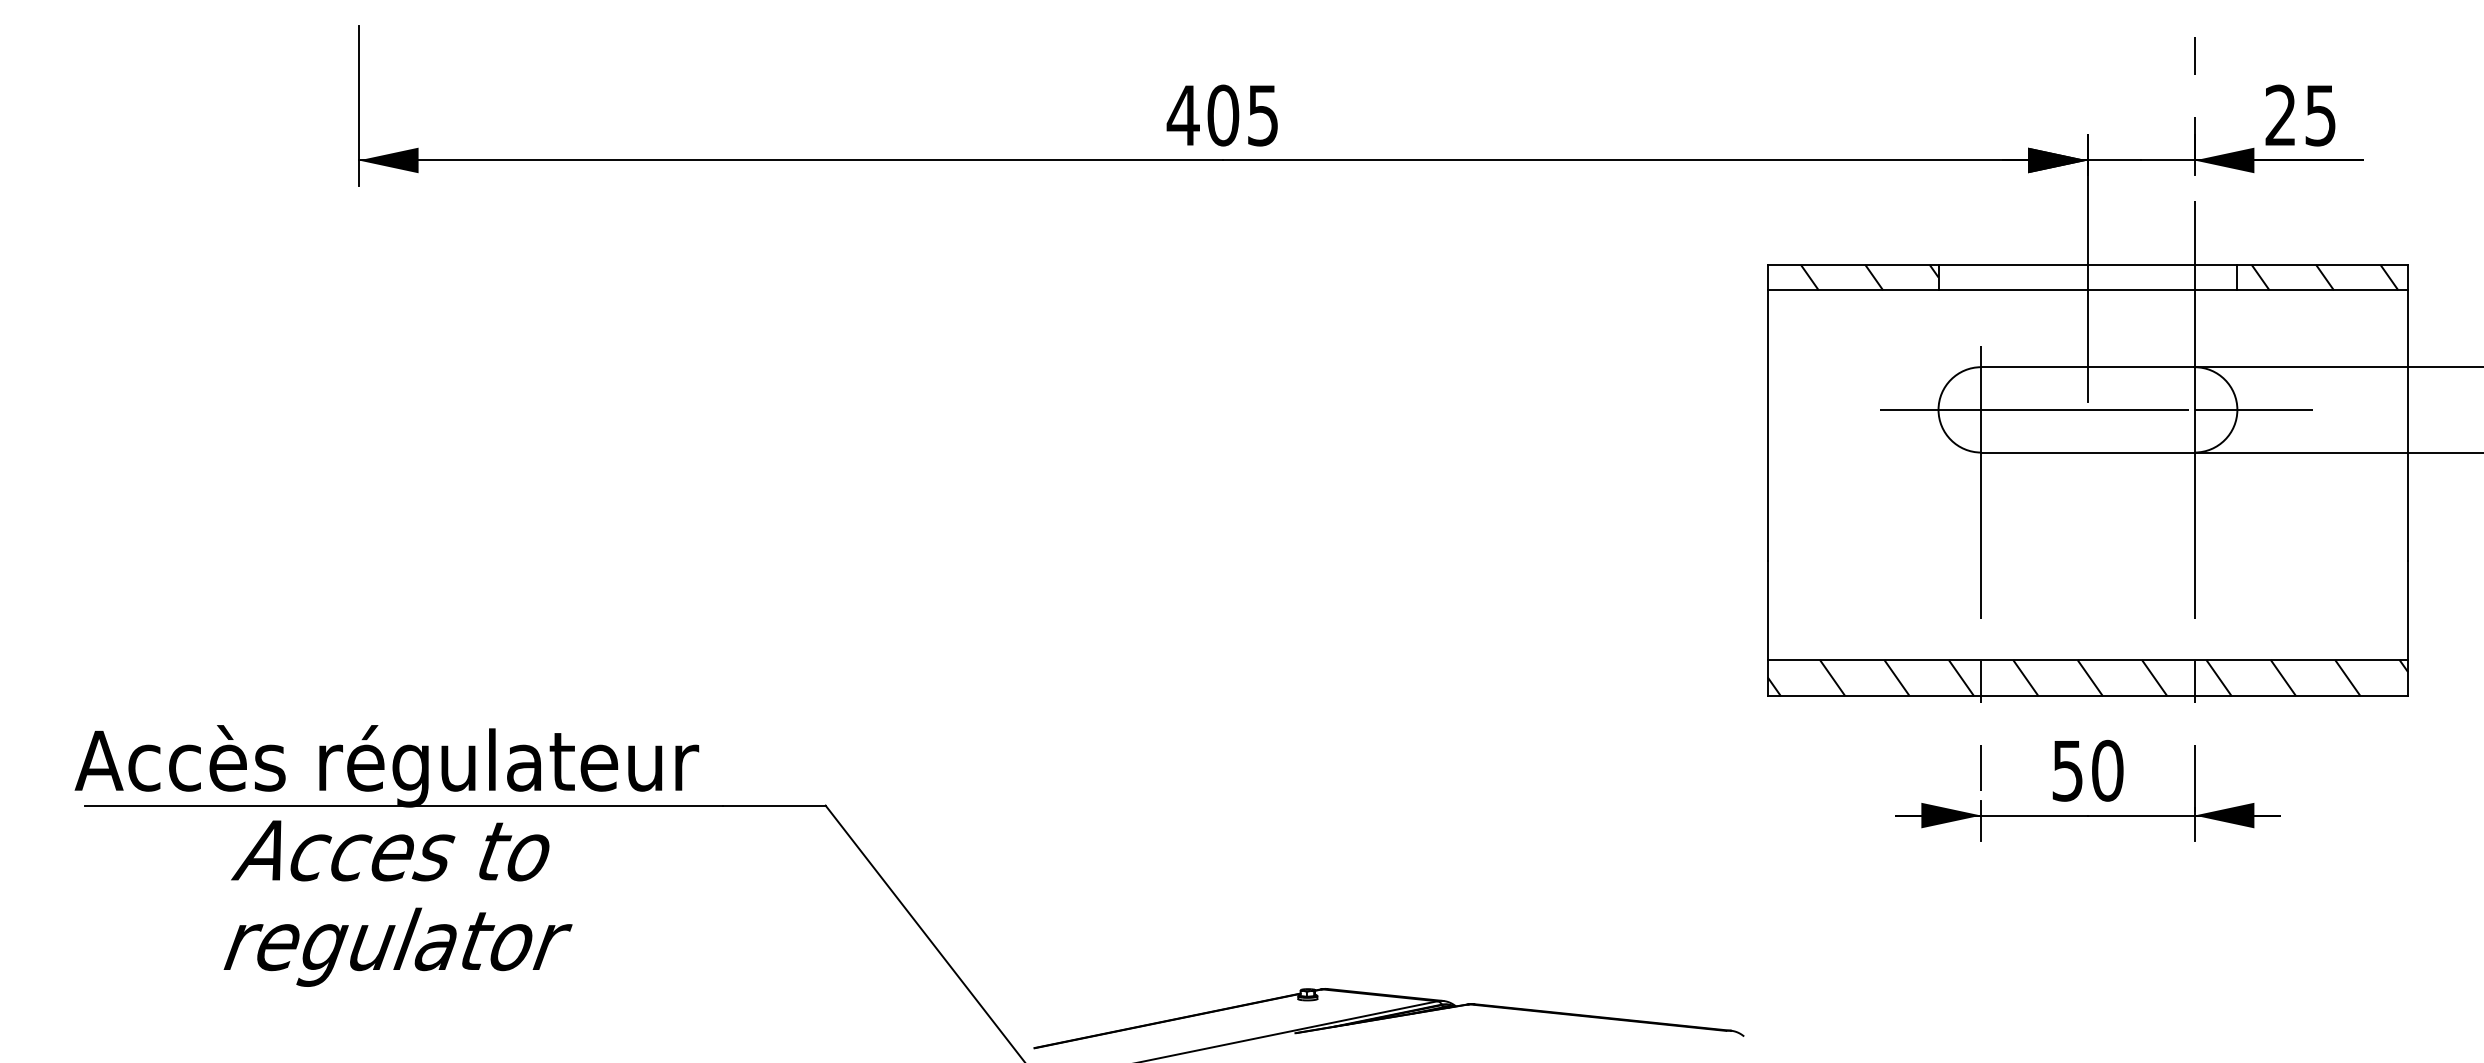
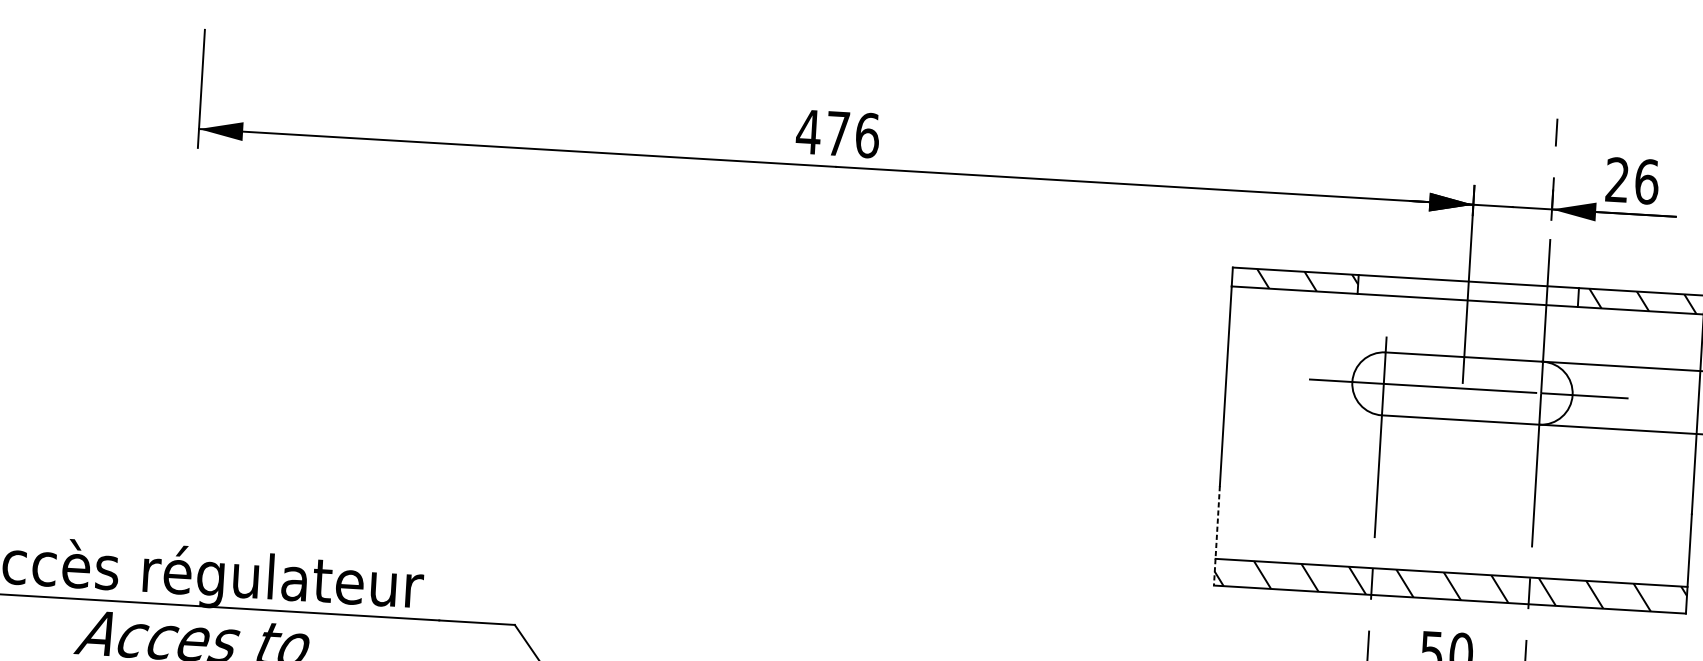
text: (1243, 115) -> (853, 134), 405 -> 476
text: (2320, 115) -> (1646, 181), 25 -> 26
line: (1767, 629) -> (1216, 536), solid -> dashed

